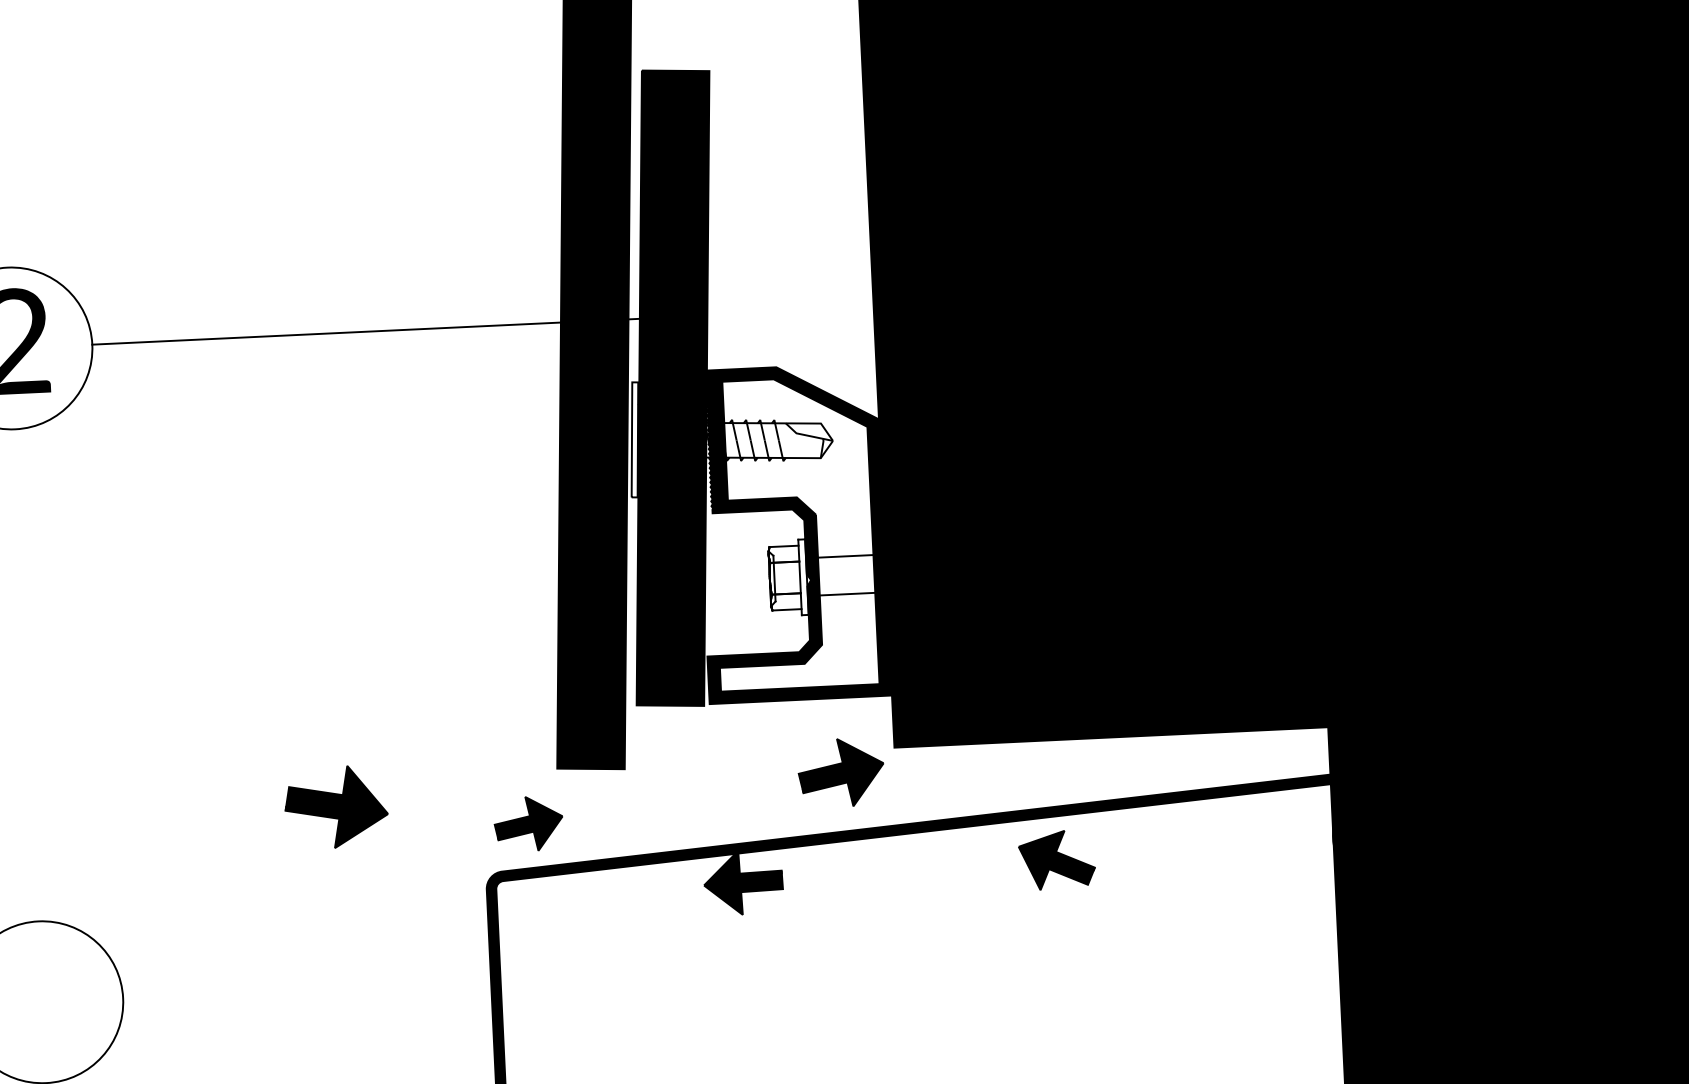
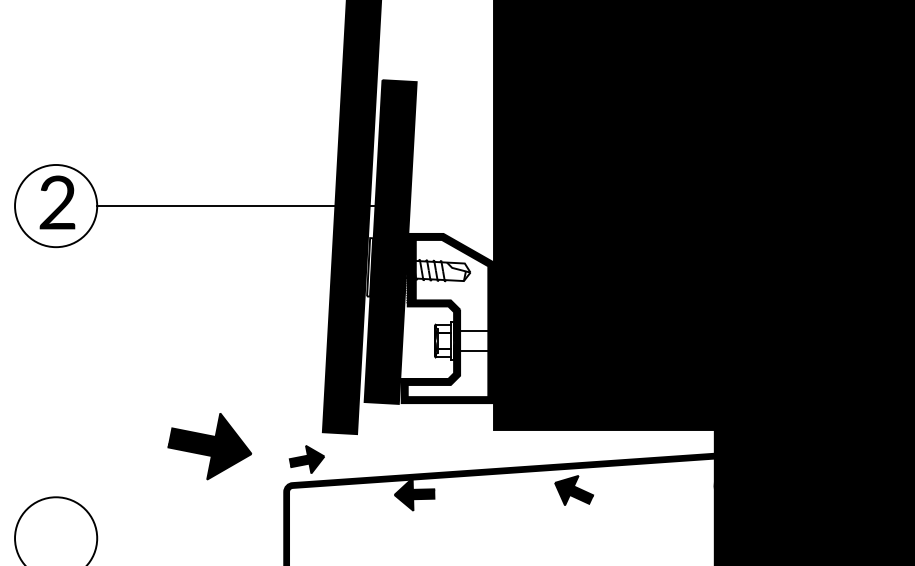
part: (840, 771) -> (466, 440), removed
part: (335, 807) -> (209, 446), size x1.6

